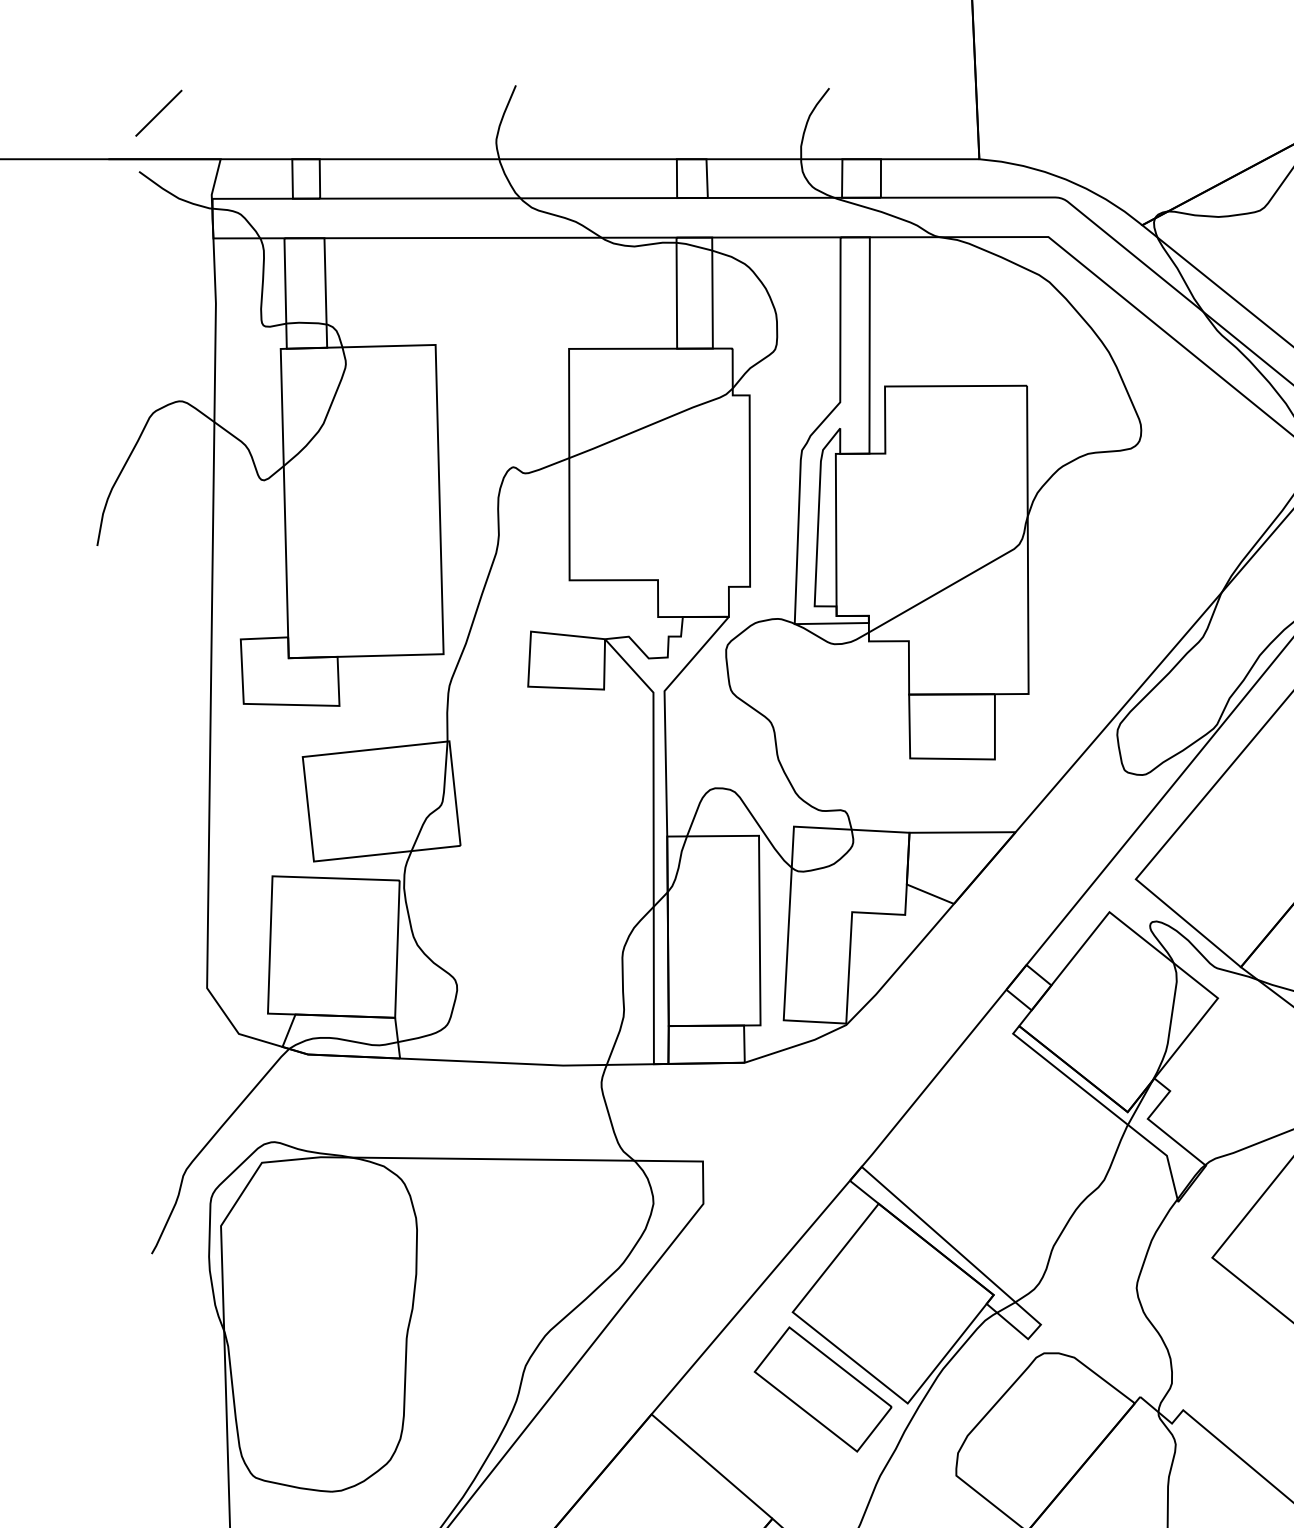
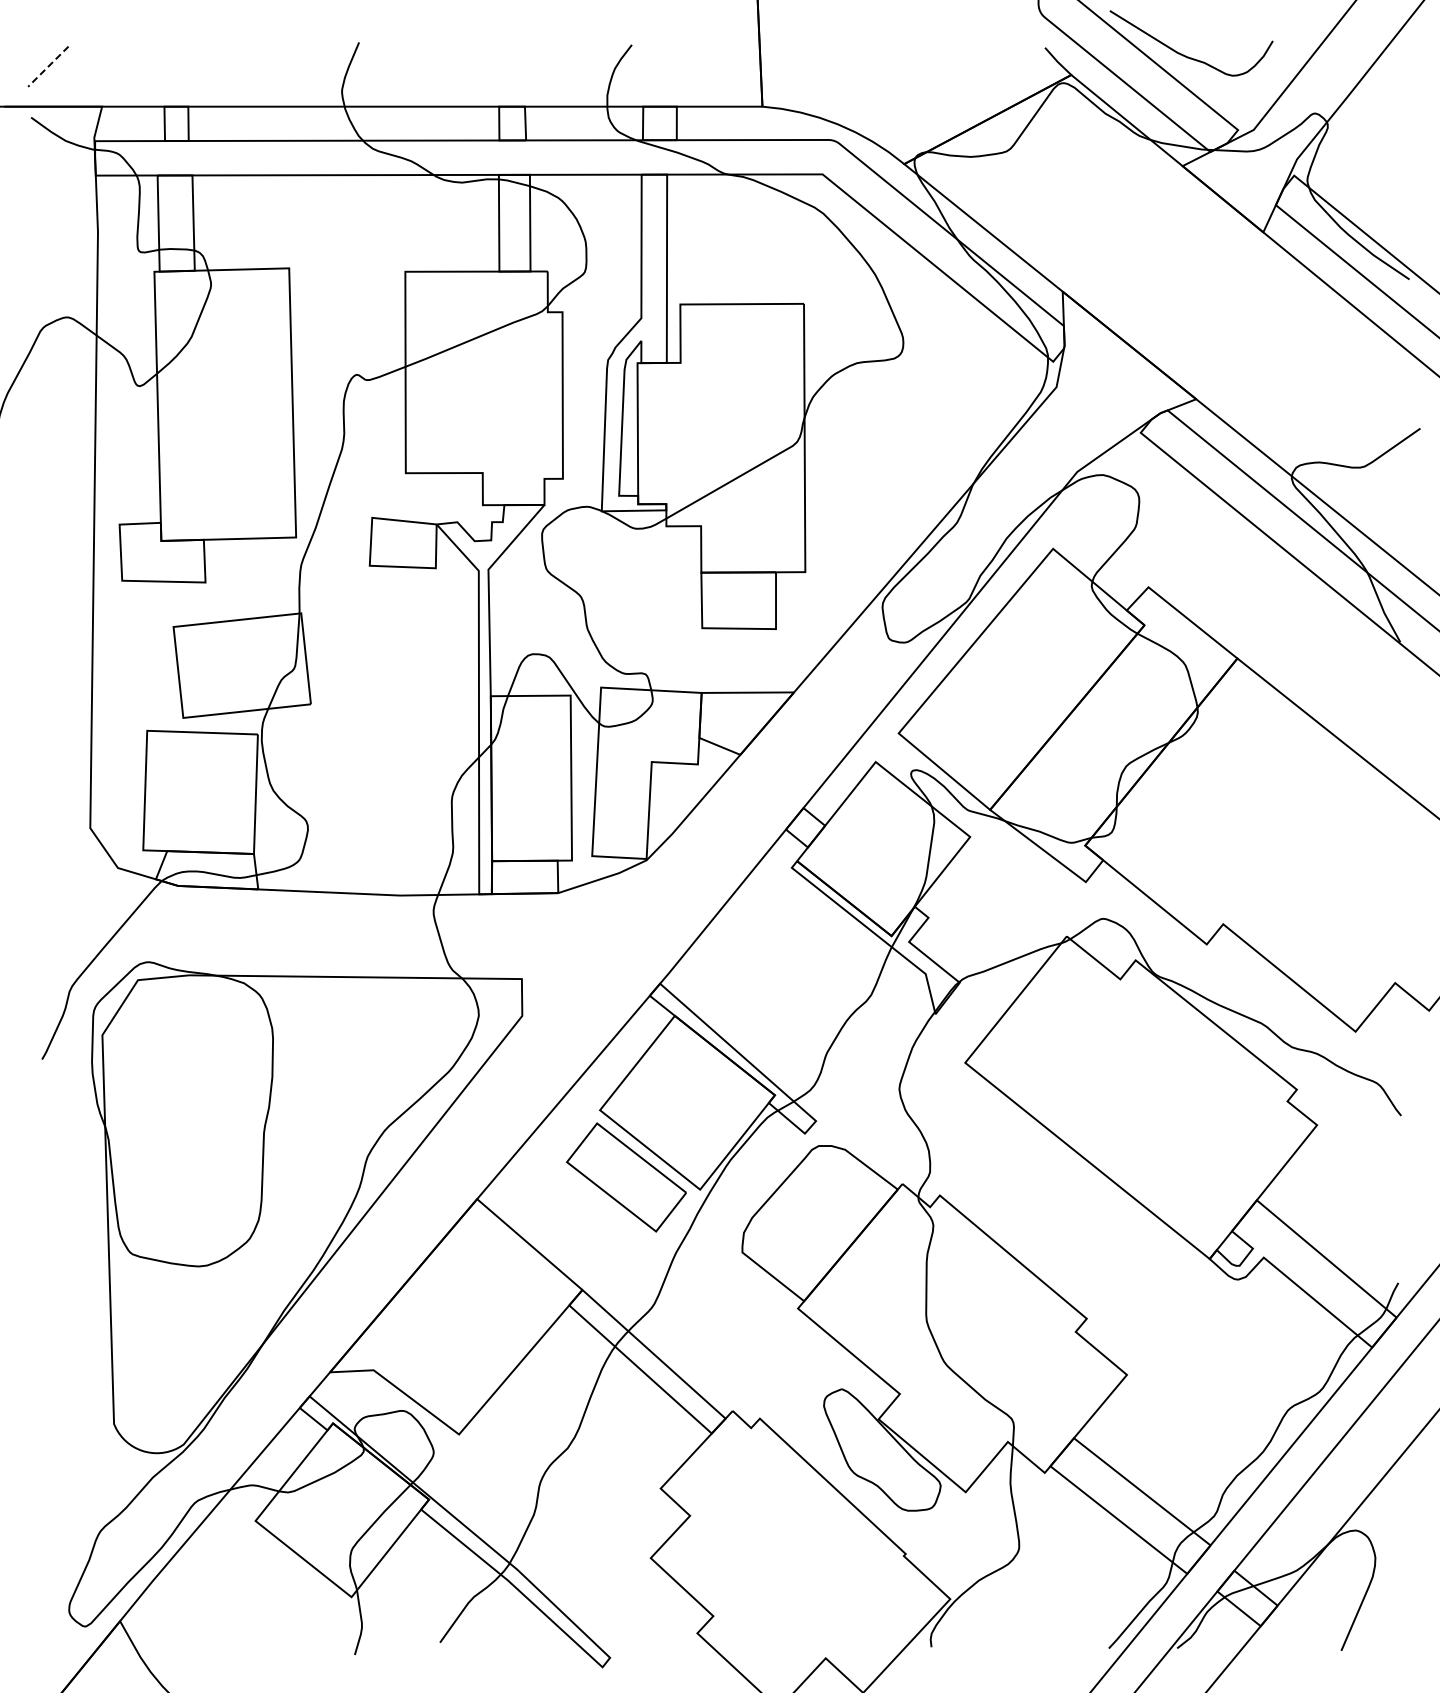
line: (159, 113) -> (48, 66), solid -> dashed

